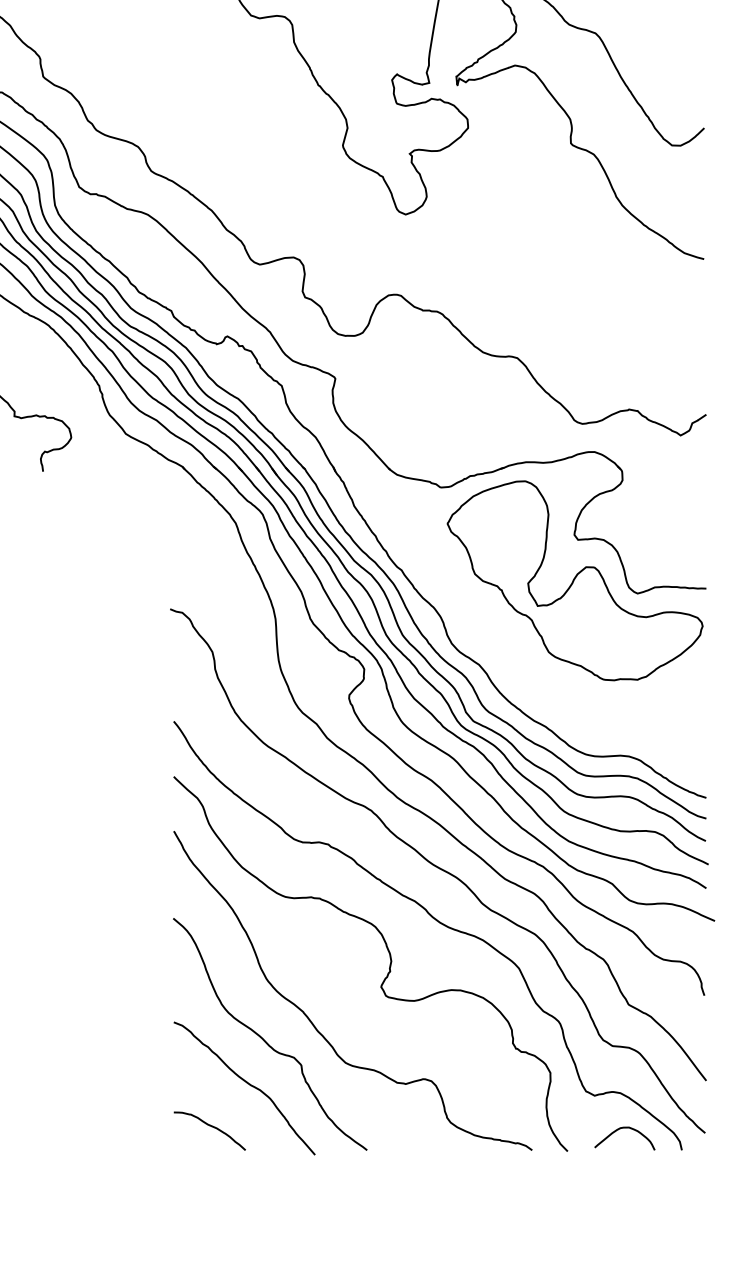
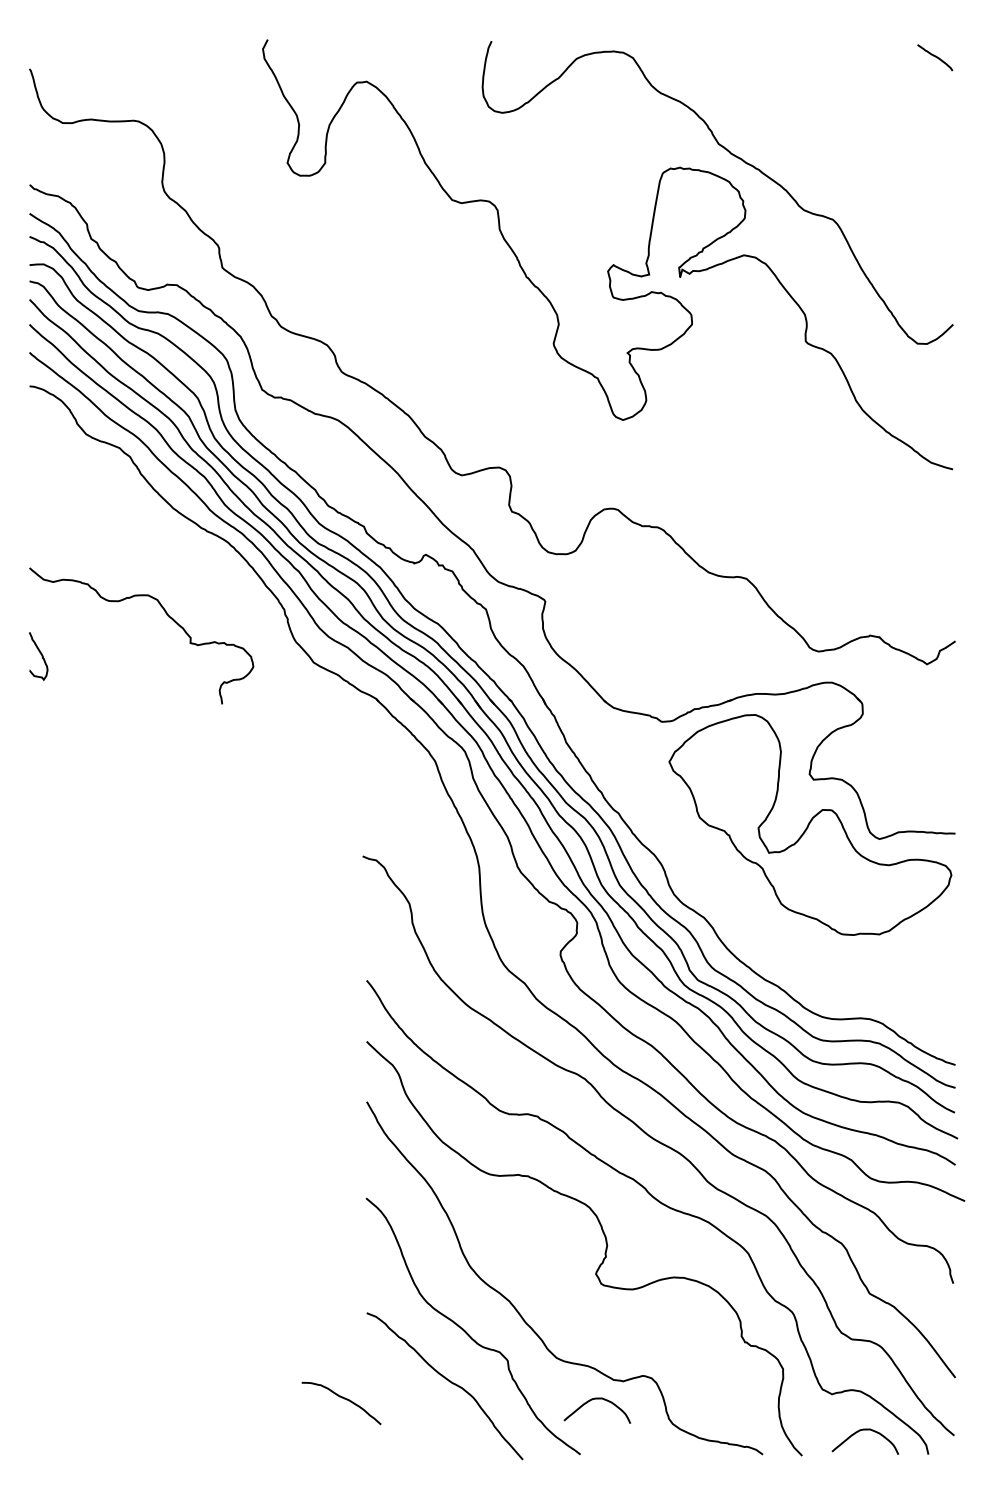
curve: (382, 1100) -> (597, 1399), added
curve: (209, 1126) -> (341, 1398), moved

